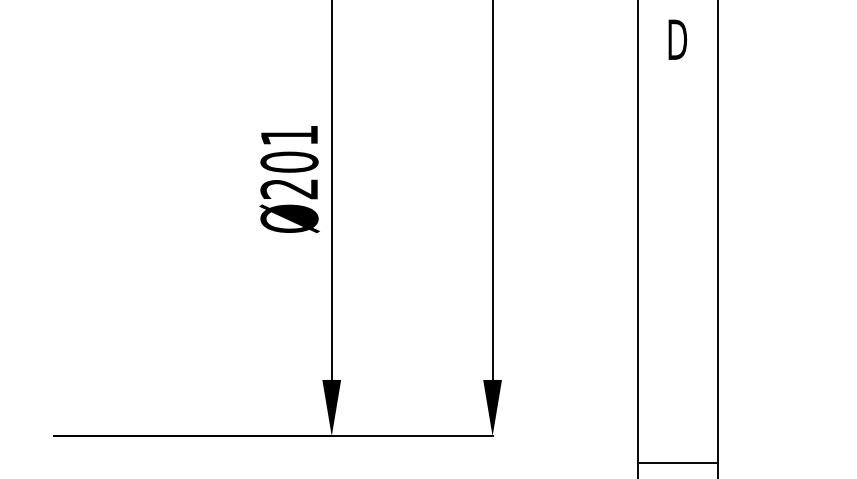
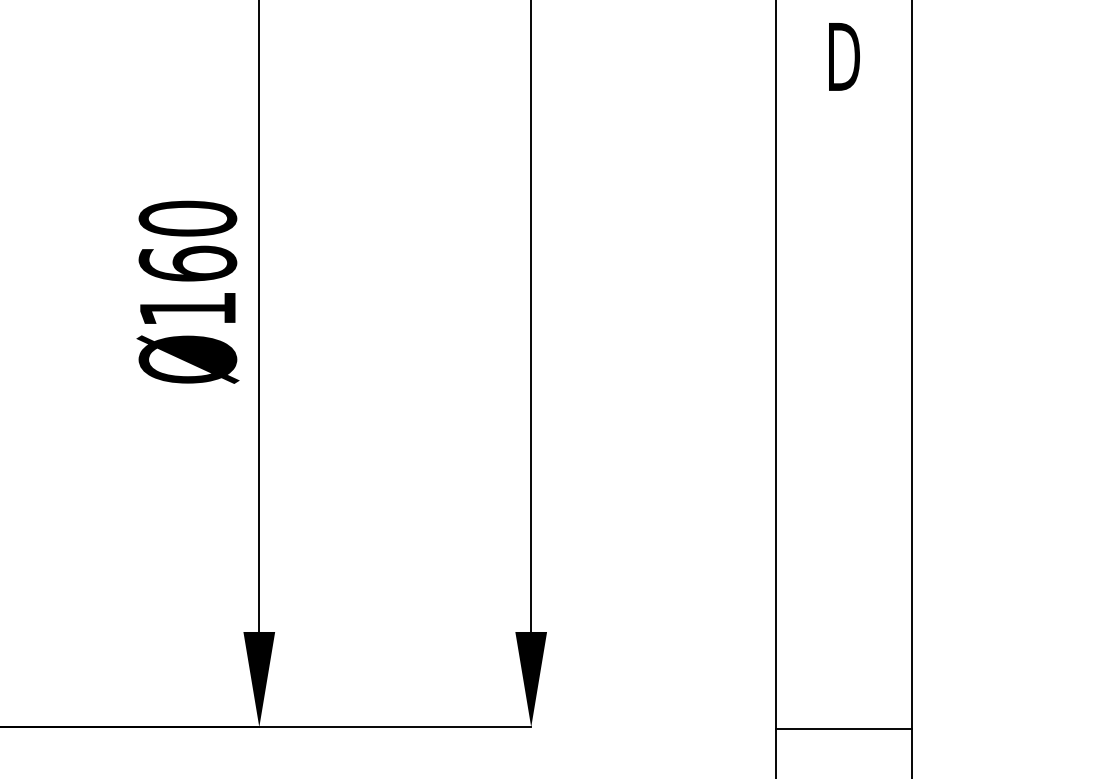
text: (289, 162) -> (187, 264), Ø201 -> Ø160
line: (677, 463) -> (843, 729), moved

